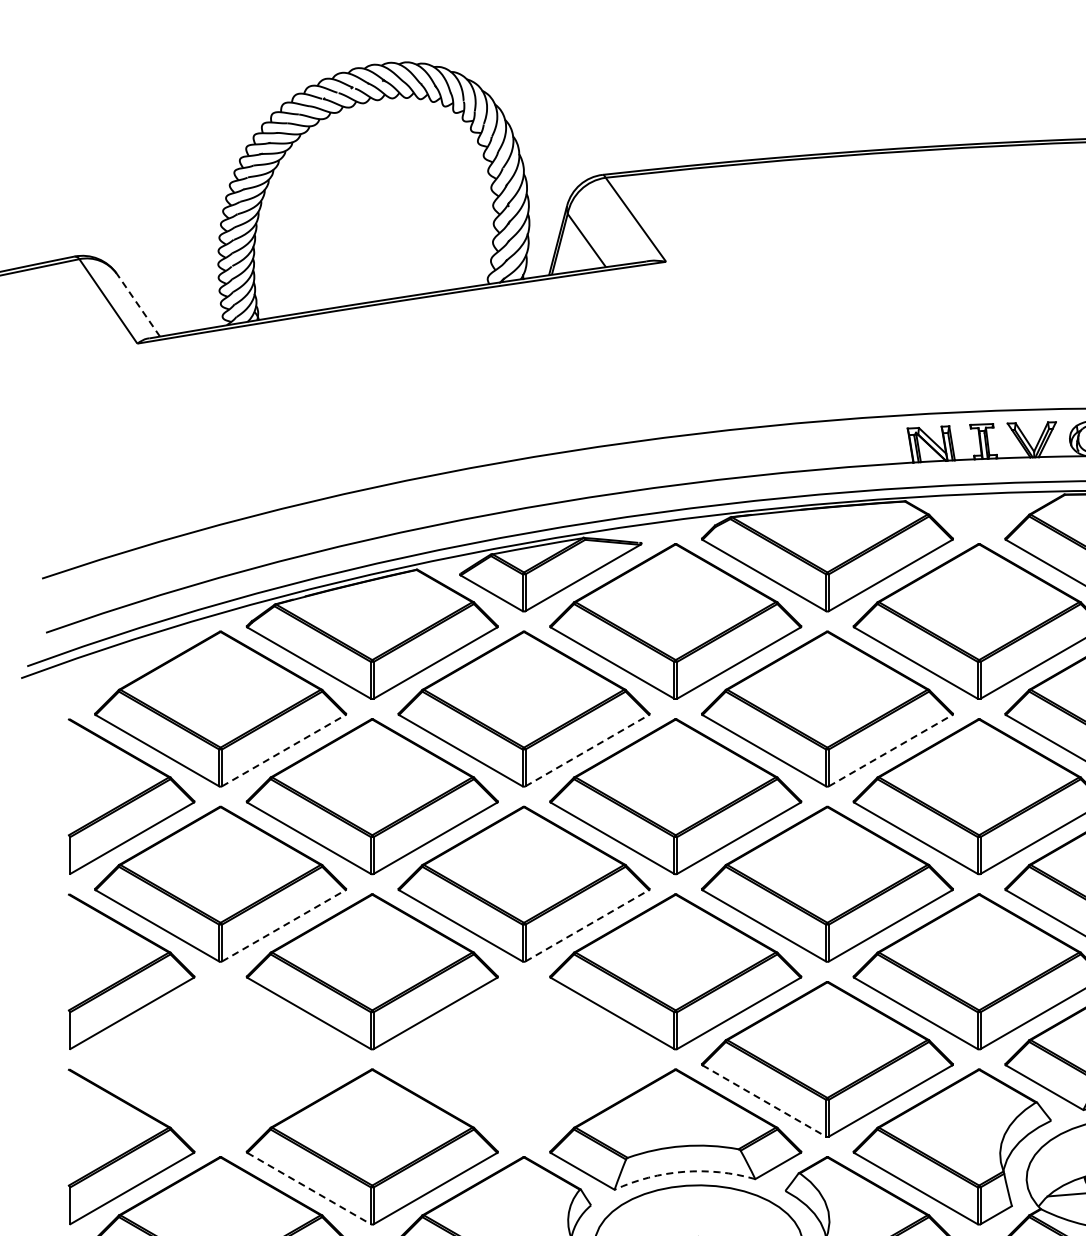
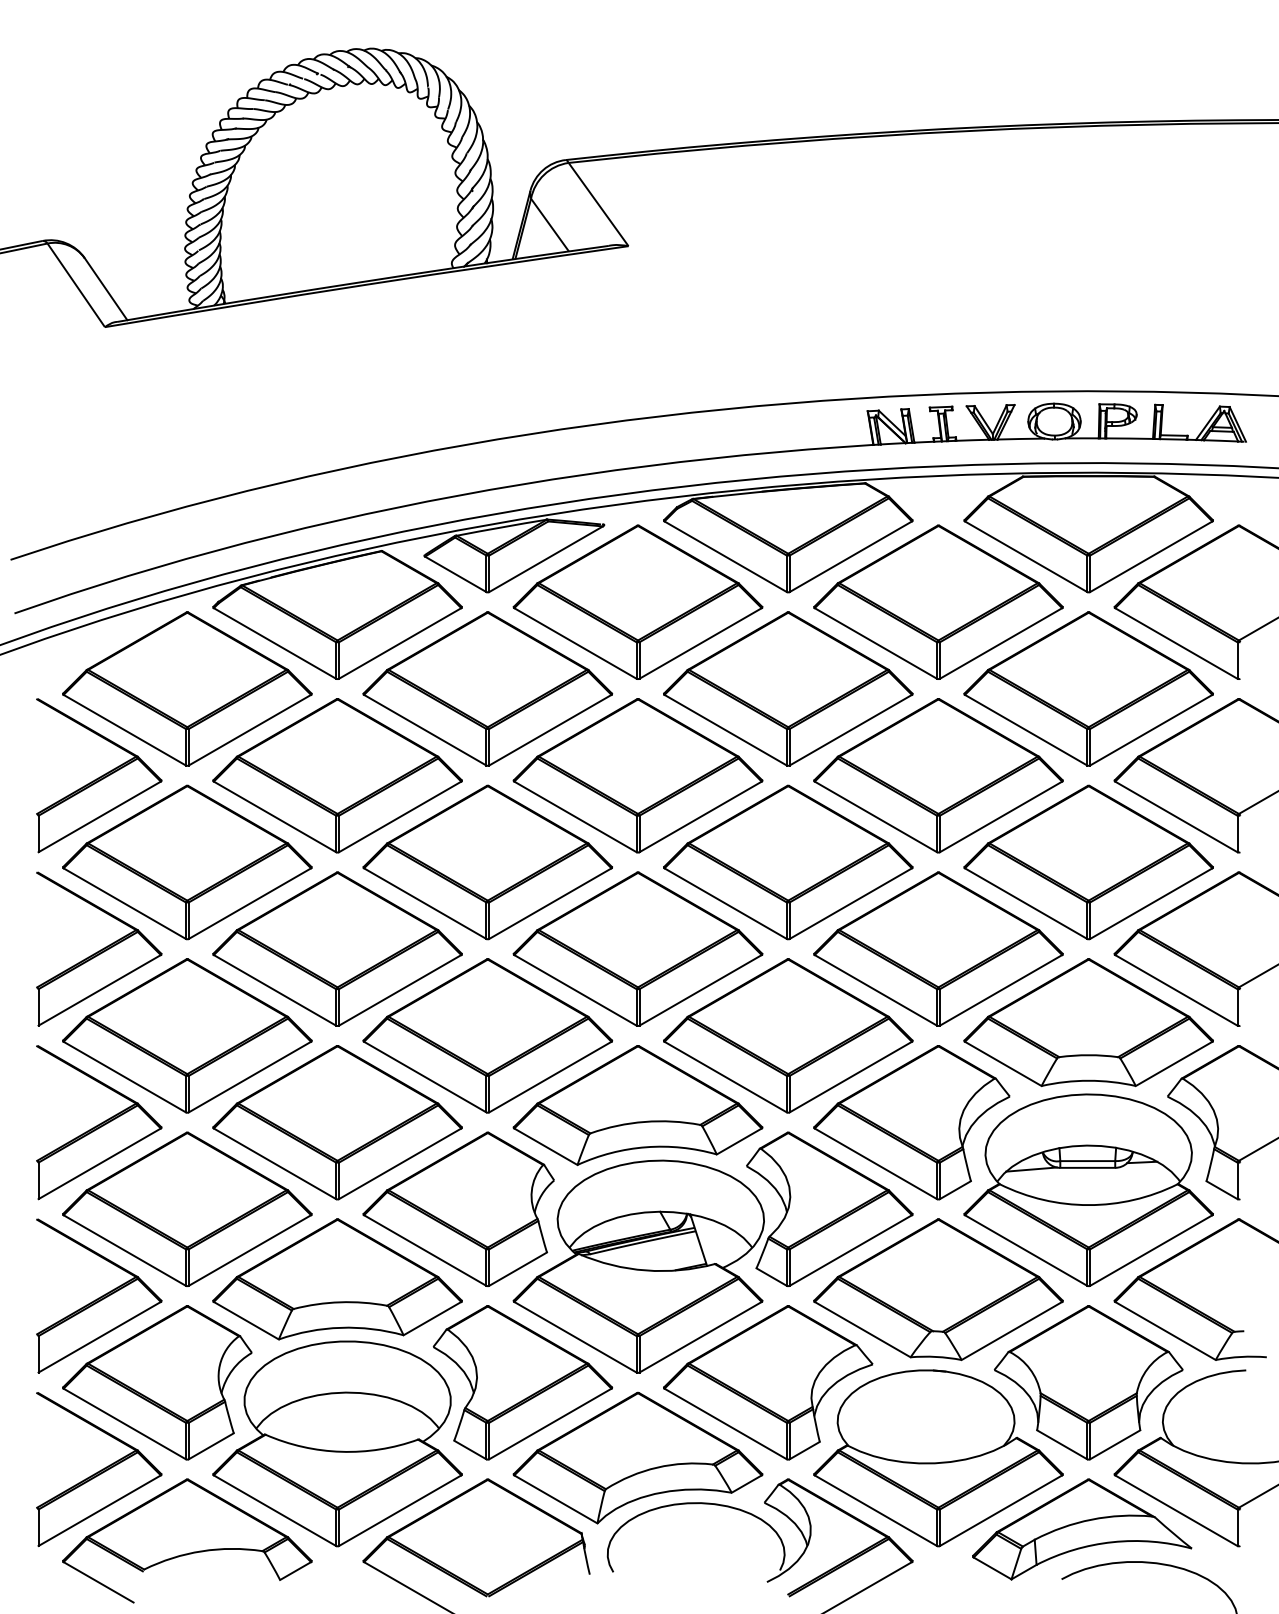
line: (138, 305) -> (106, 289), dashed -> solid
line: (283, 750) -> (249, 730), dashed -> solid
line: (587, 750) -> (550, 730), dashed -> solid
line: (890, 750) -> (850, 730), dashed -> solid
line: (283, 925) -> (249, 903), dashed -> solid
line: (587, 925) -> (550, 903), dashed -> solid
part: (220, 1058) -> (187, 1035), added
part: (523, 1058) -> (487, 1035), added
line: (764, 1101) -> (725, 1077), dashed -> solid
arc: (684, 1172) -> (646, 1147), dashed -> solid
line: (309, 1188) -> (275, 1163), dashed -> solid

